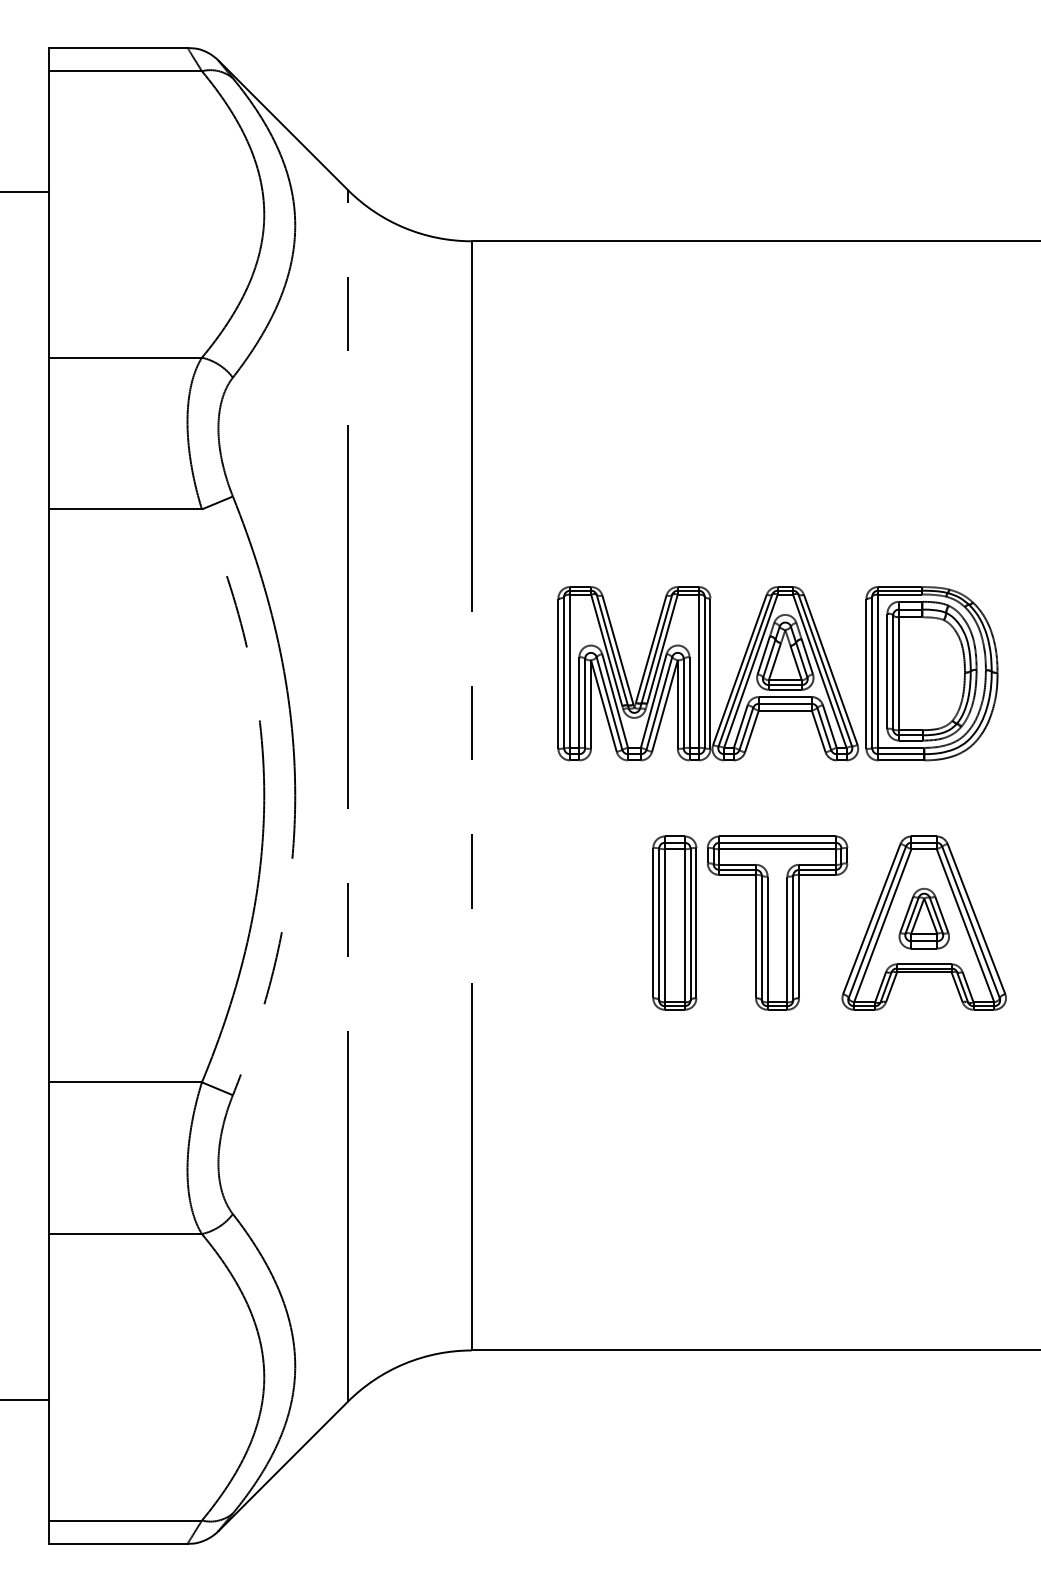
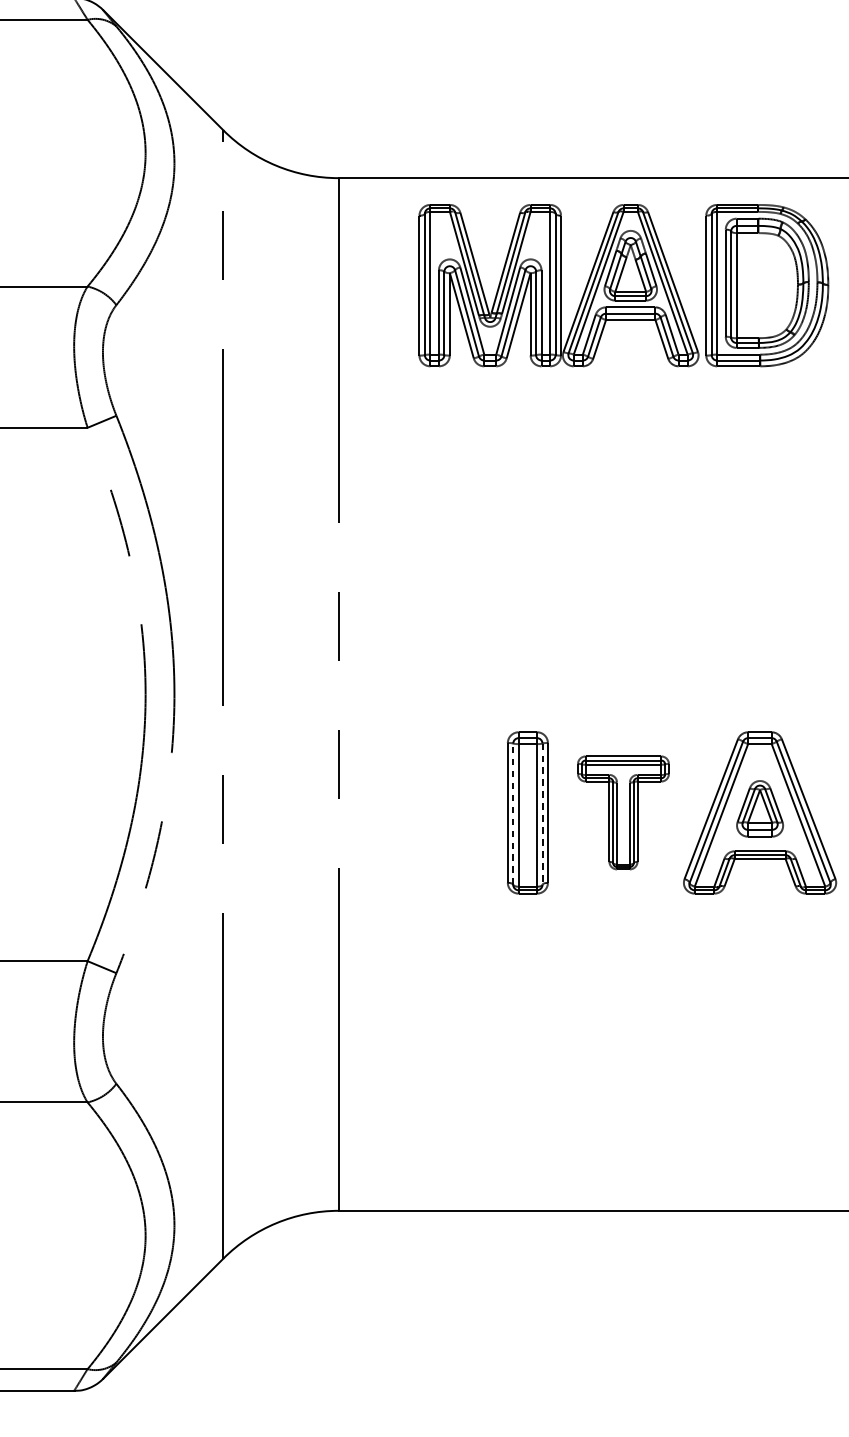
part: (777, 673) -> (623, 285), moved
part: (777, 922) -> (623, 812), size x0.7
line: (659, 924) -> (513, 814), solid -> dashed
line: (690, 924) -> (542, 814), solid -> dashed

